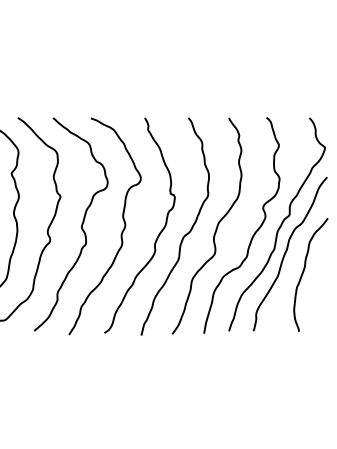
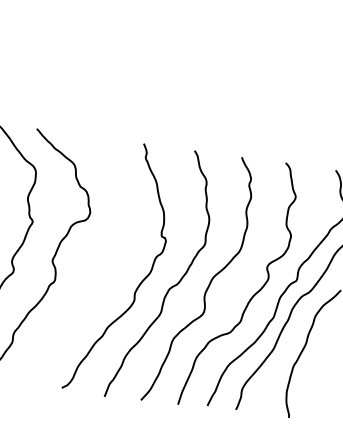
curve: (121, 231) -> (98, 272), removed

